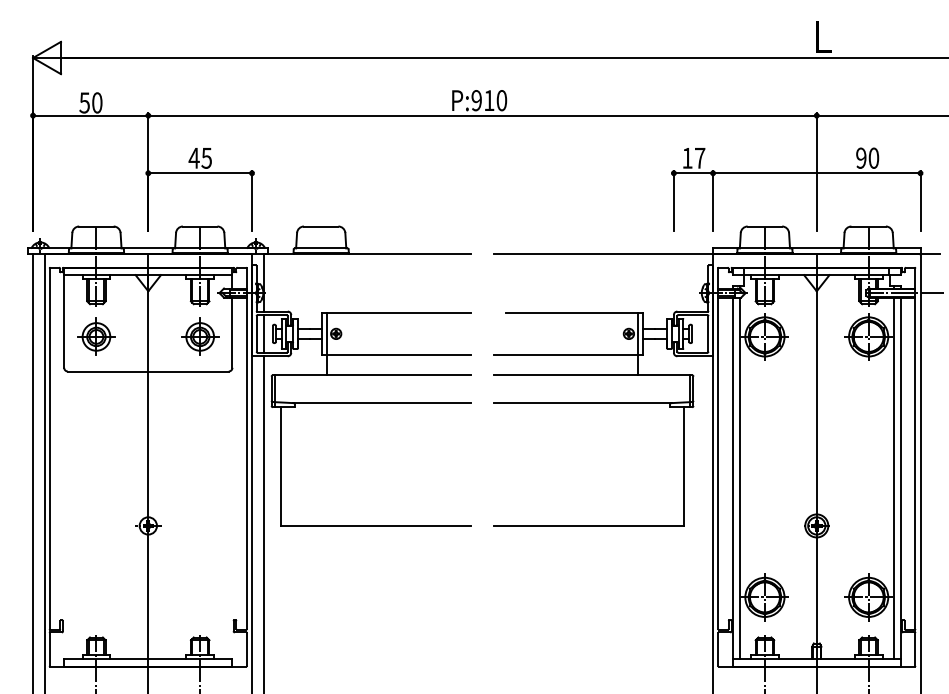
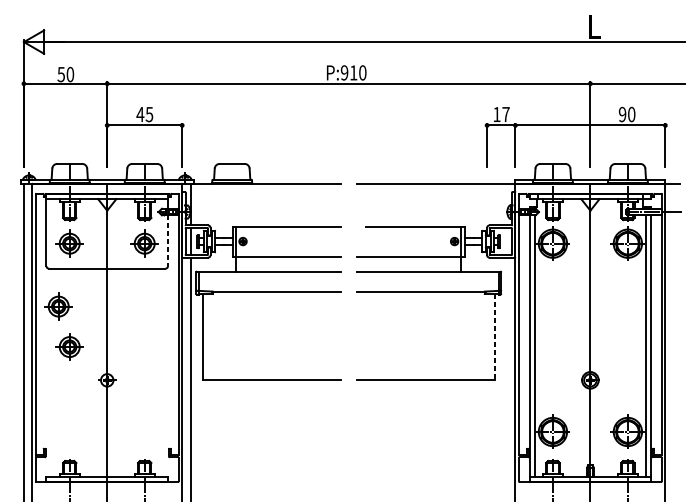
line: (232, 333) -> (168, 241), solid -> dashed
part: (81, 423) -> (58, 306), added
line: (684, 466) -> (494, 337), solid -> dashed
part: (96, 479) -> (69, 346), added

